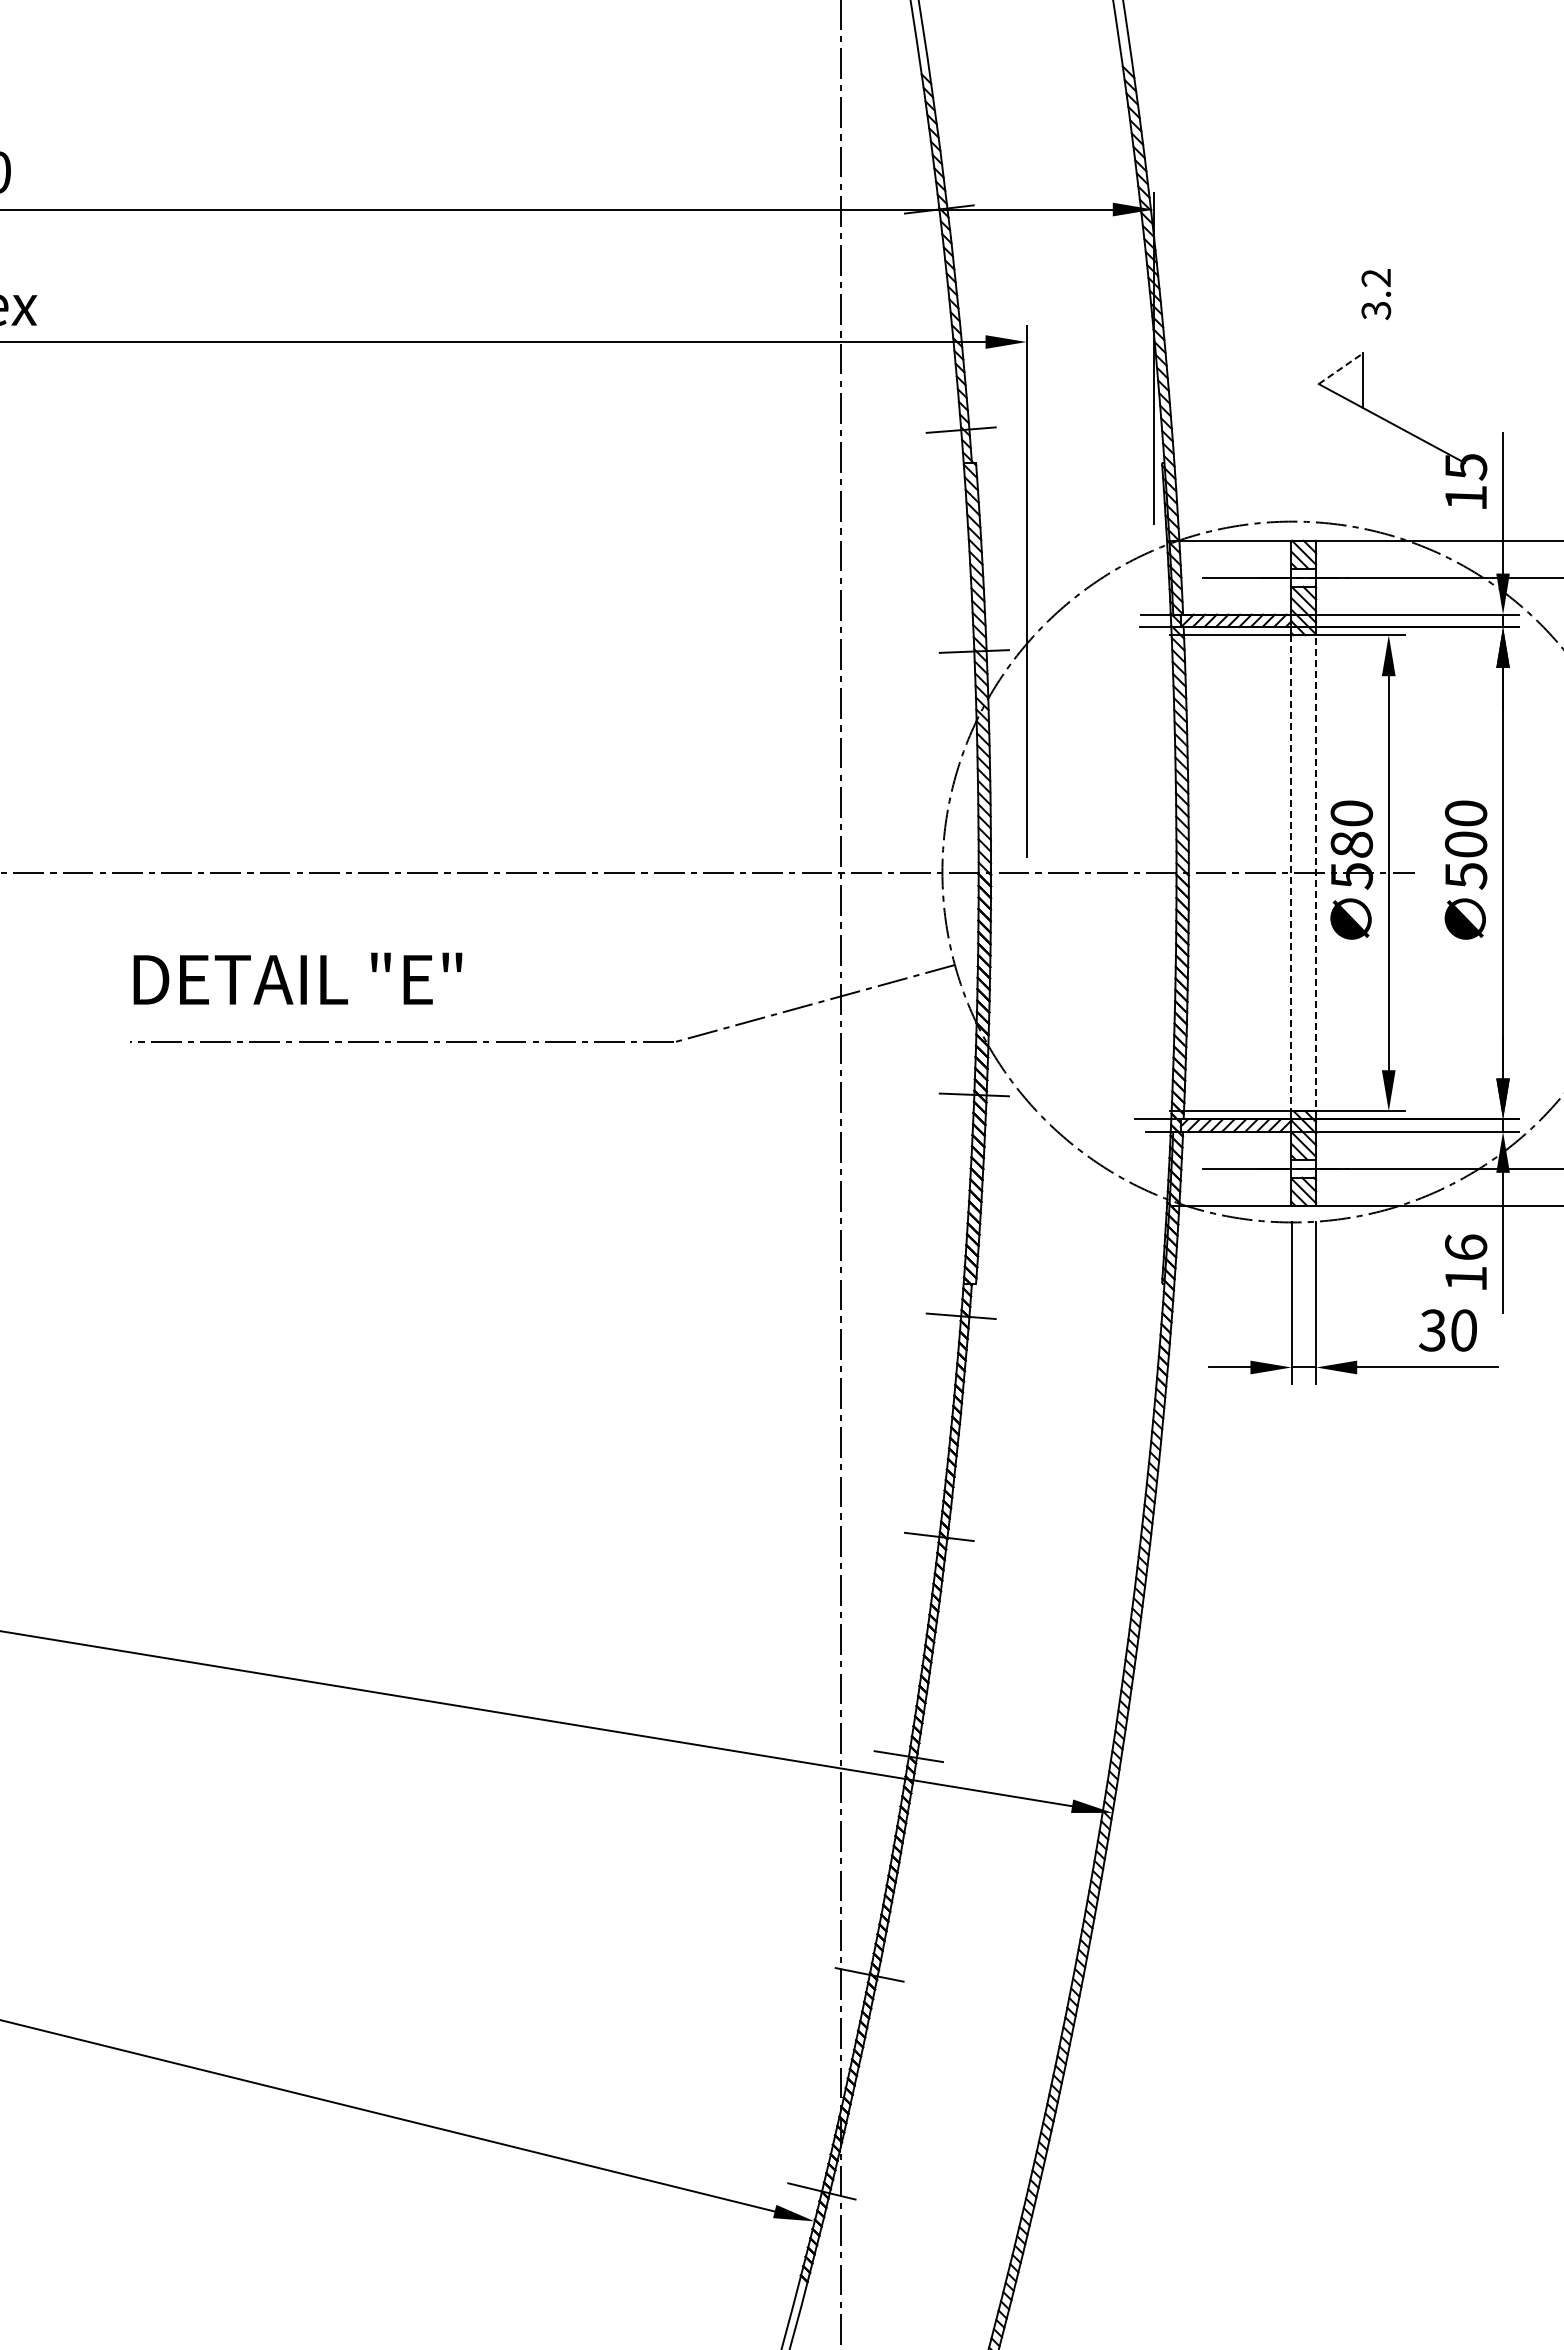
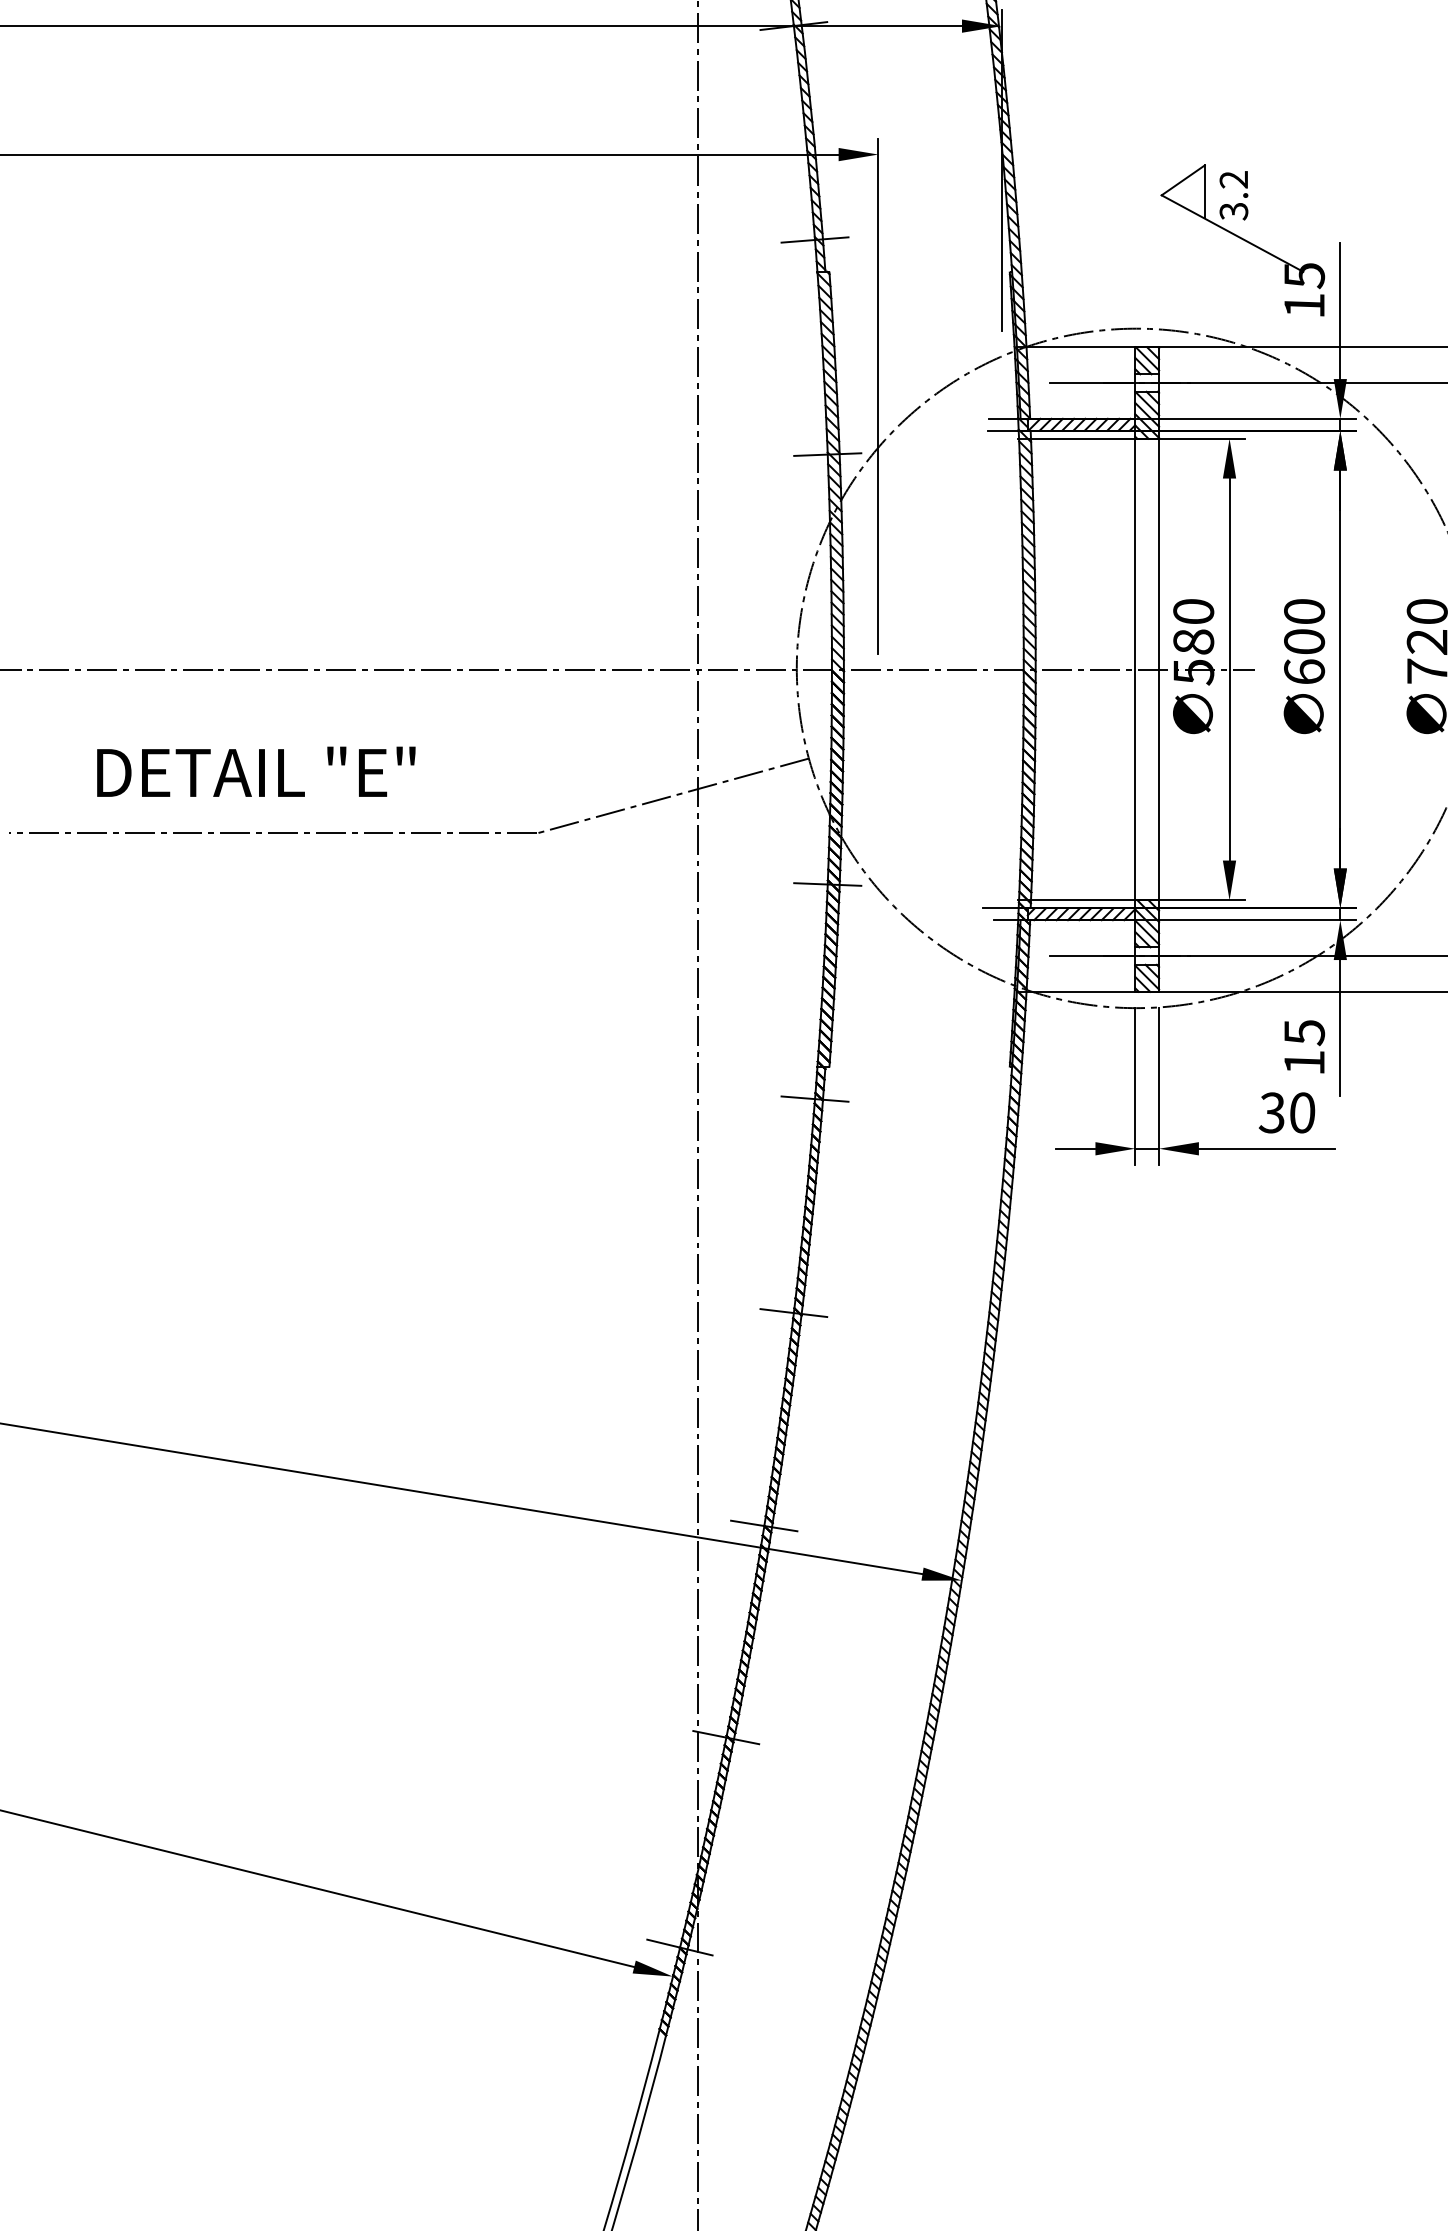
text: (1376, 294) -> (1234, 195), moved
line: (1341, 368) -> (1183, 180), dashed -> solid
line: (1291, 873) -> (1135, 669), dashed -> solid
line: (1316, 873) -> (1159, 669), dashed -> solid
text: (1465, 875) -> (1303, 671), 500 -> 600
text: (297, 978) -> (255, 771), moved
text: (1465, 1247) -> (1303, 1032), 16 -> 15

